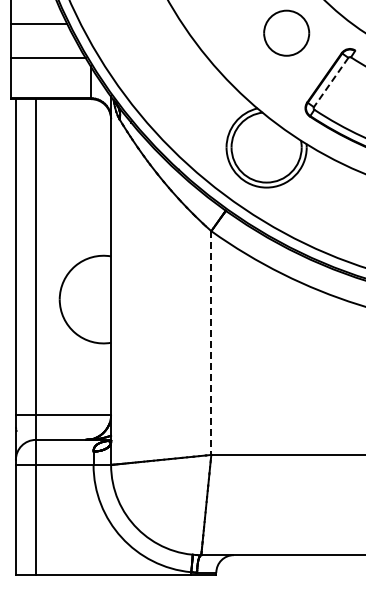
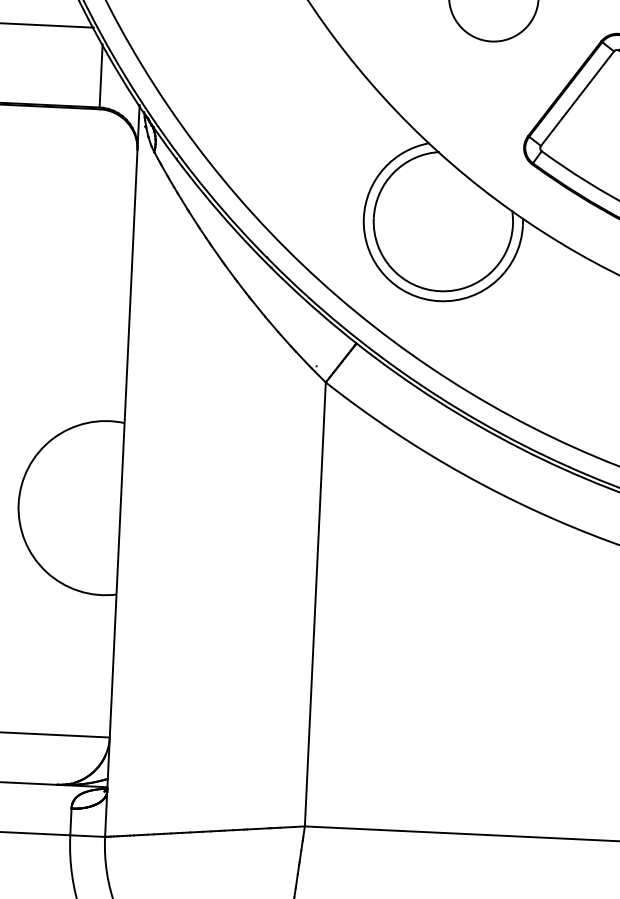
line: (330, 82) -> (576, 98), dashed -> solid
line: (211, 343) -> (315, 605), dashed -> solid

